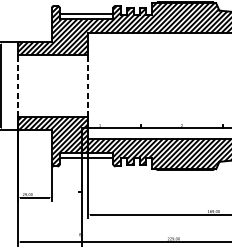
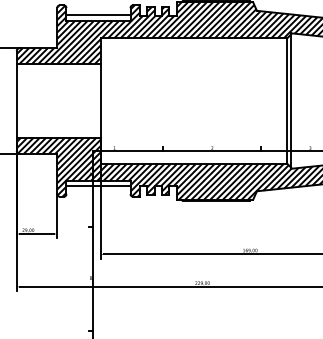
line: (17, 86) -> (16, 101), dashed -> solid
line: (88, 86) -> (100, 101), dashed -> solid

